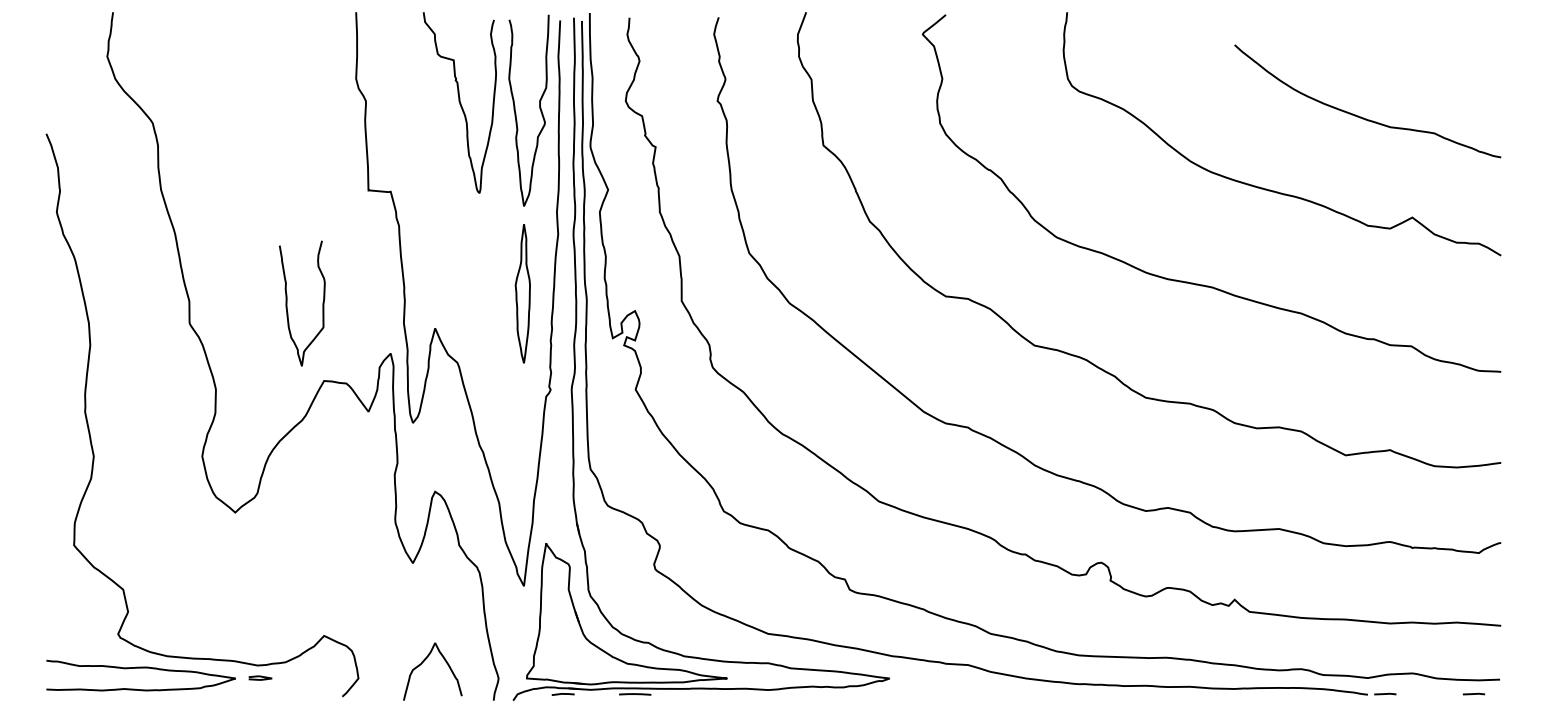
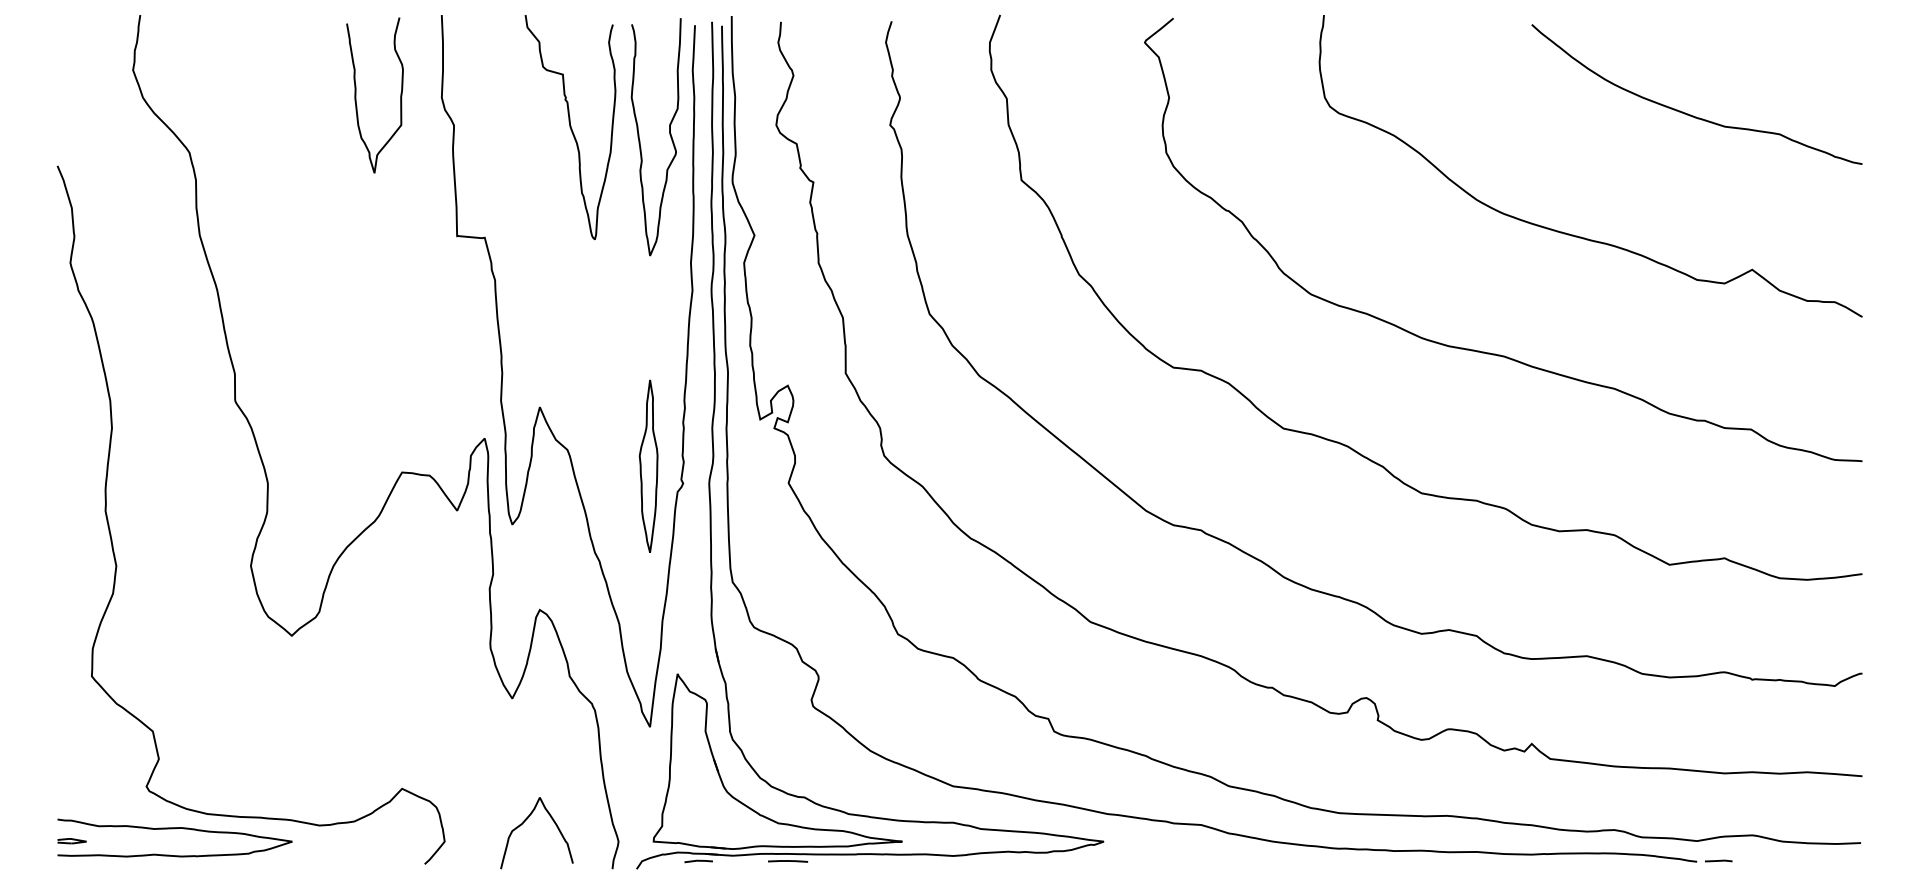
curve: (1360, 116) -> (1688, 113), moved
part: (522, 293) -> (648, 465), moved
curve: (287, 303) -> (356, 95), moved
part: (259, 678) -> (71, 841), moved
line: (1473, 693) -> (1828, 860), removed

